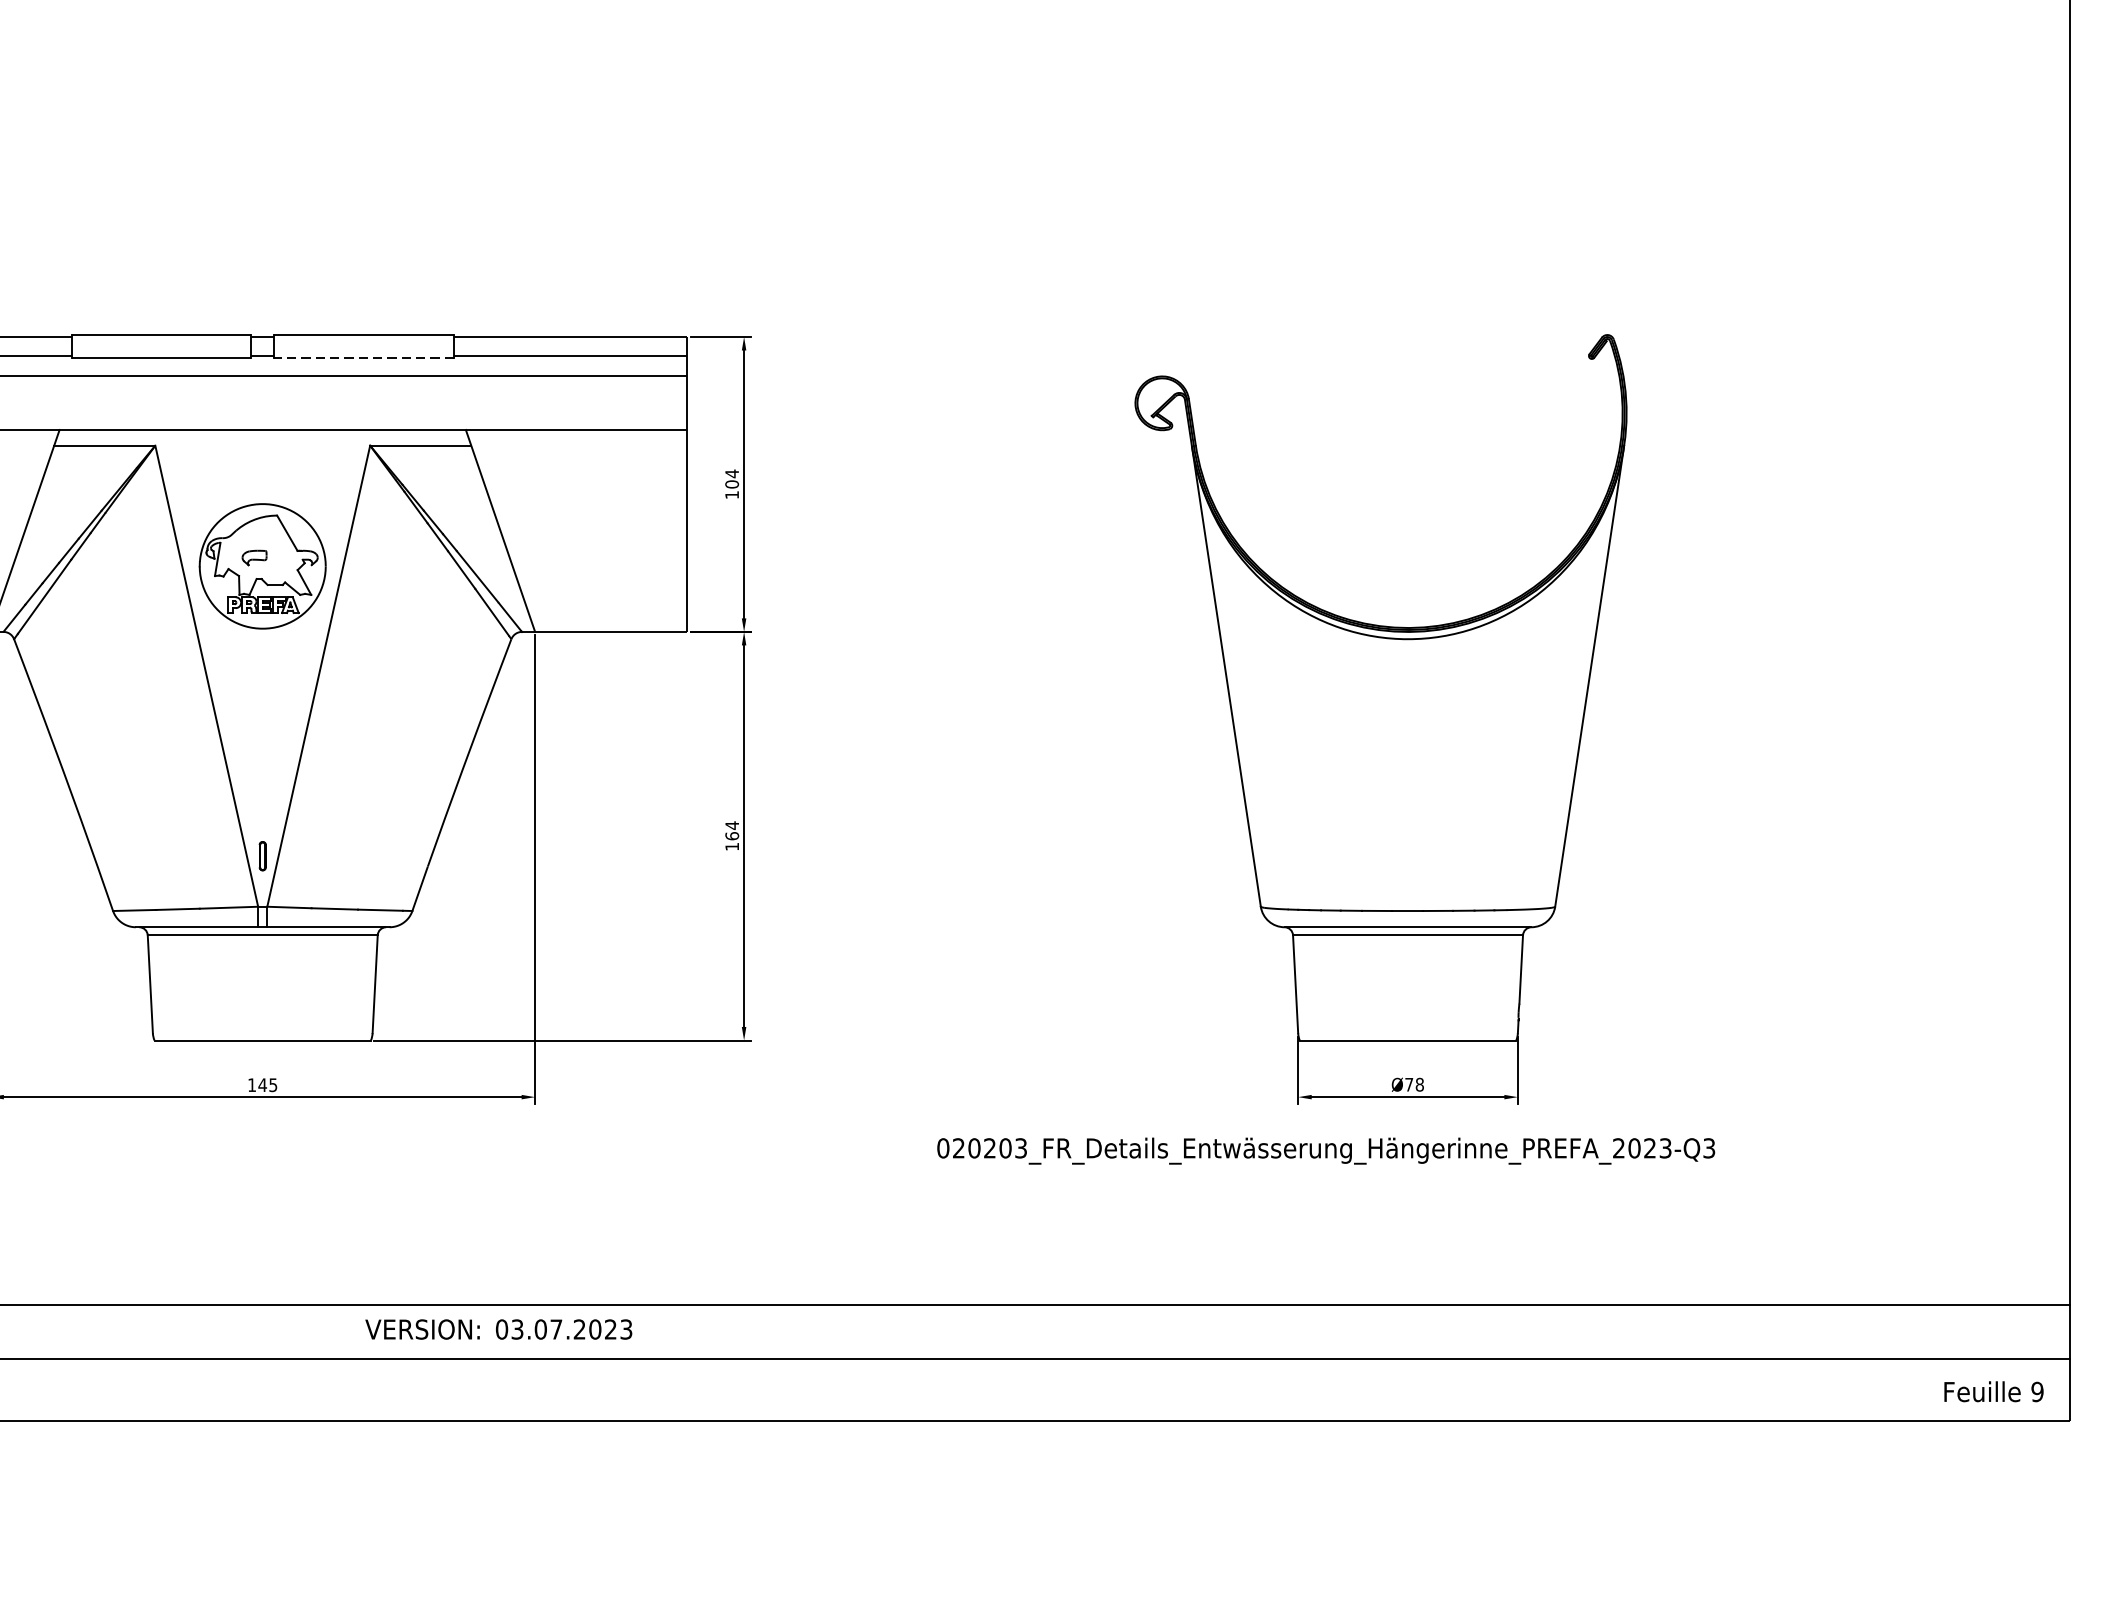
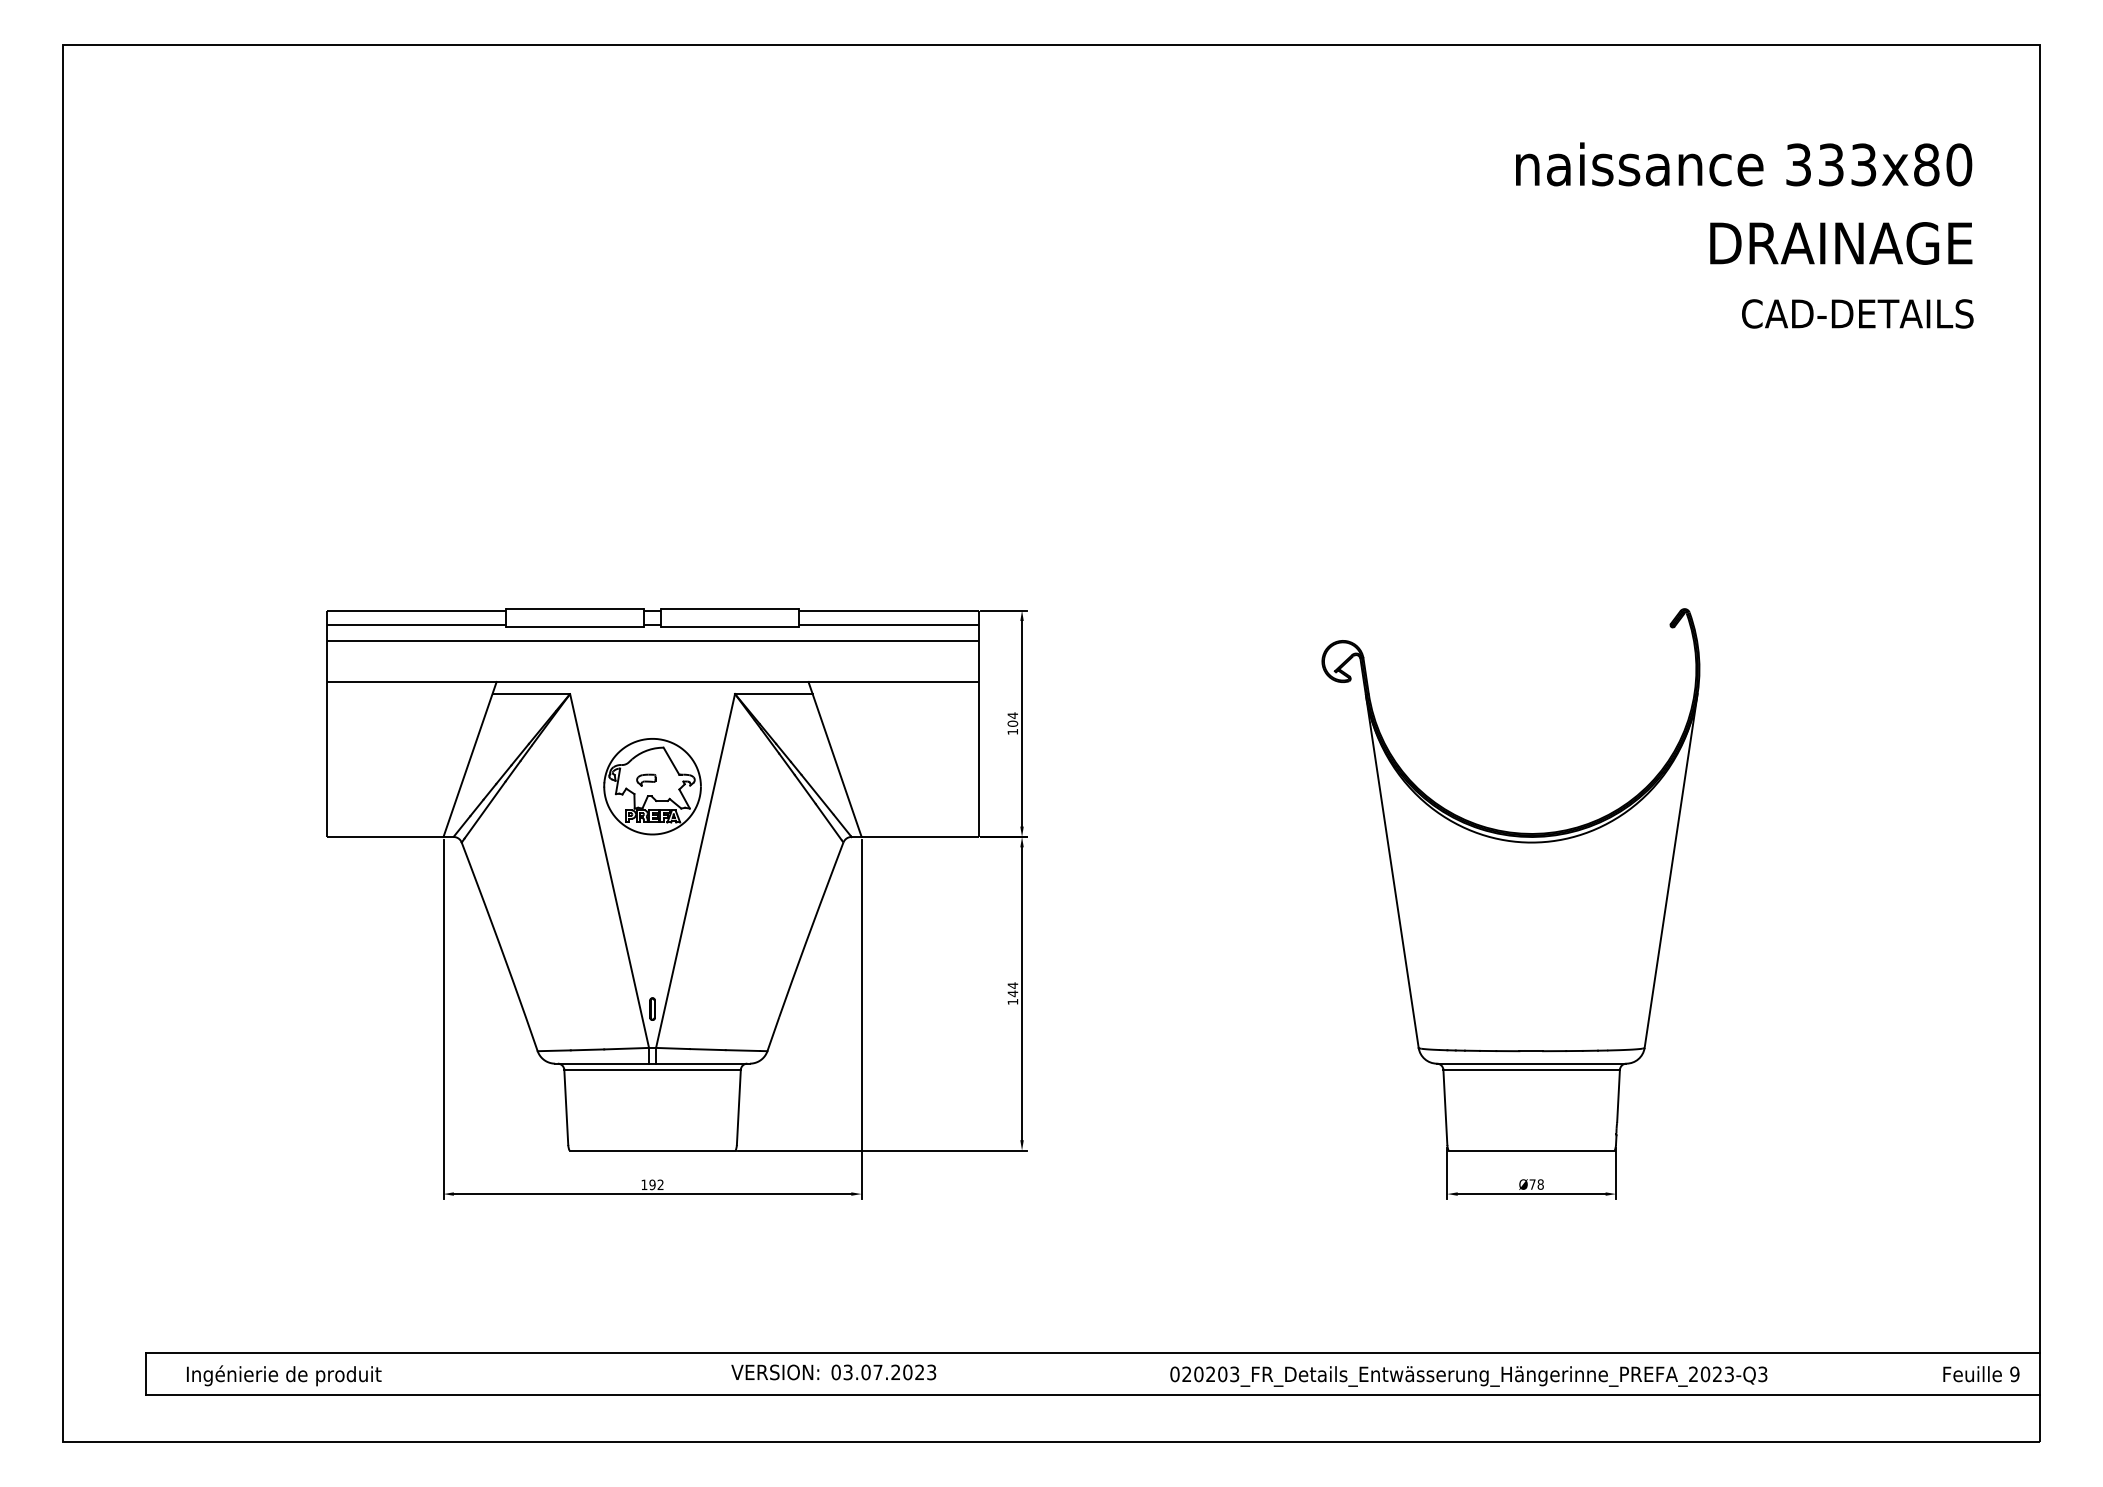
line: (362, 357) -> (729, 626), dashed -> solid
text: (731, 835) -> (1012, 993), 164 -> 144
text: (267, 1084) -> (656, 1184), 145 -> 192
text: (1325, 1151) -> (1468, 1376), moved
text: (1994, 1392) -> (1981, 1374), moved

